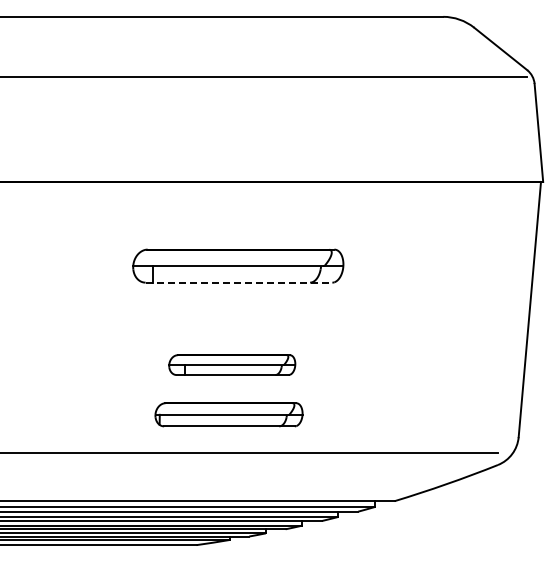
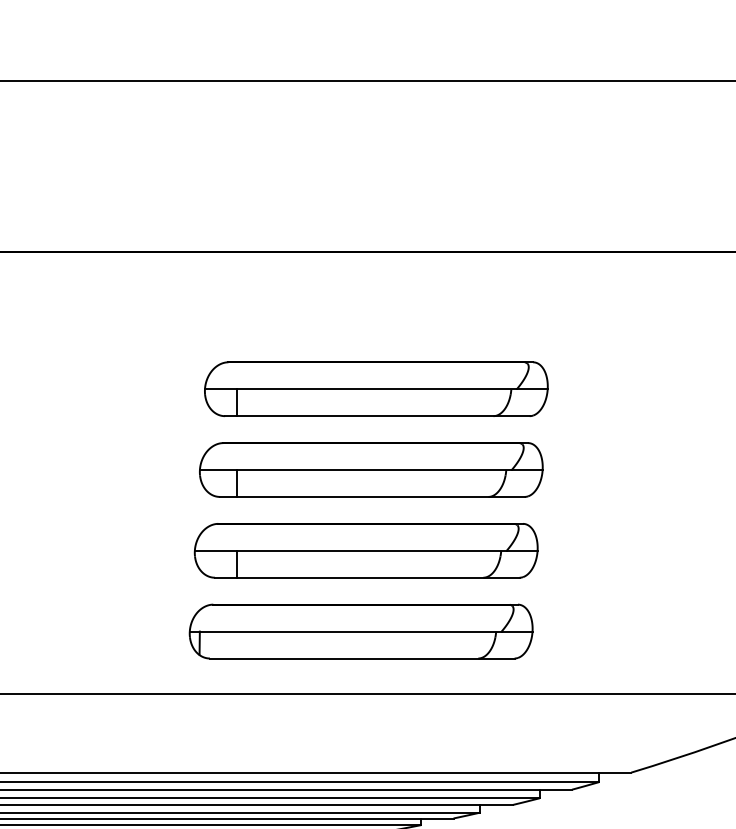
line: (239, 282) -> (378, 415), dashed -> solid
part: (235, 315) -> (371, 469), added
part: (232, 364) -> (366, 549), size x1.67
part: (228, 414) -> (360, 631), size x1.43

